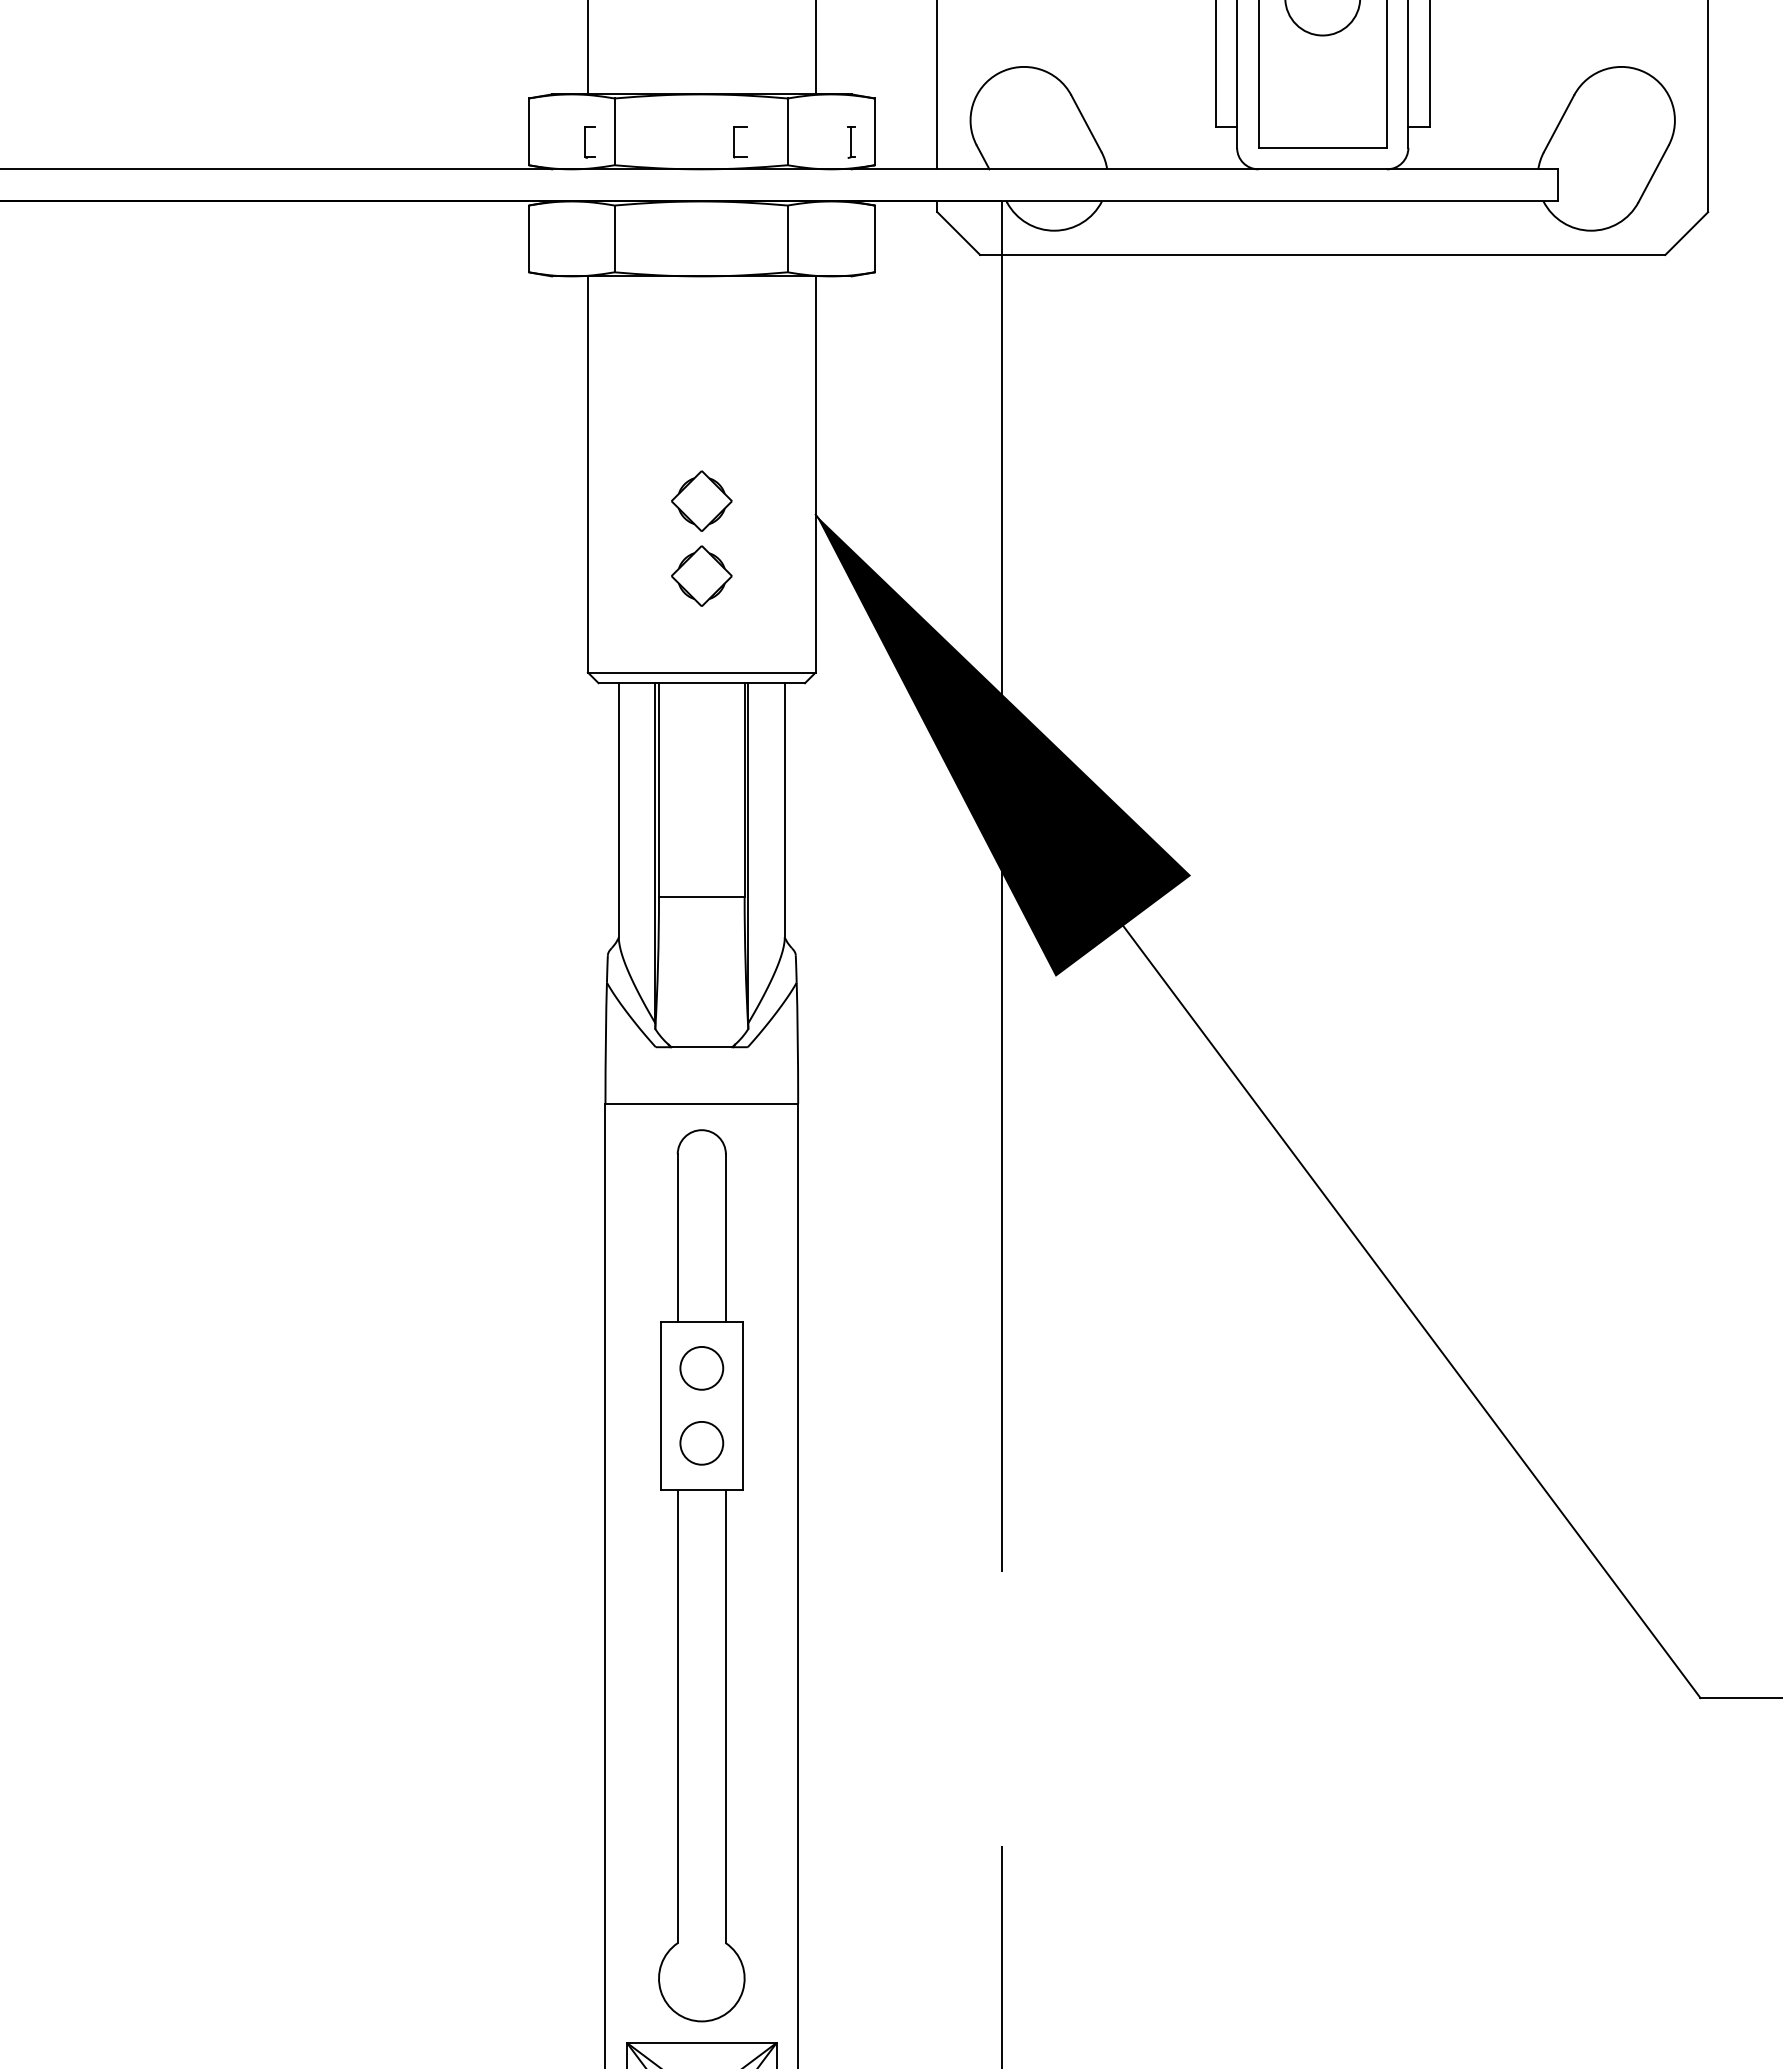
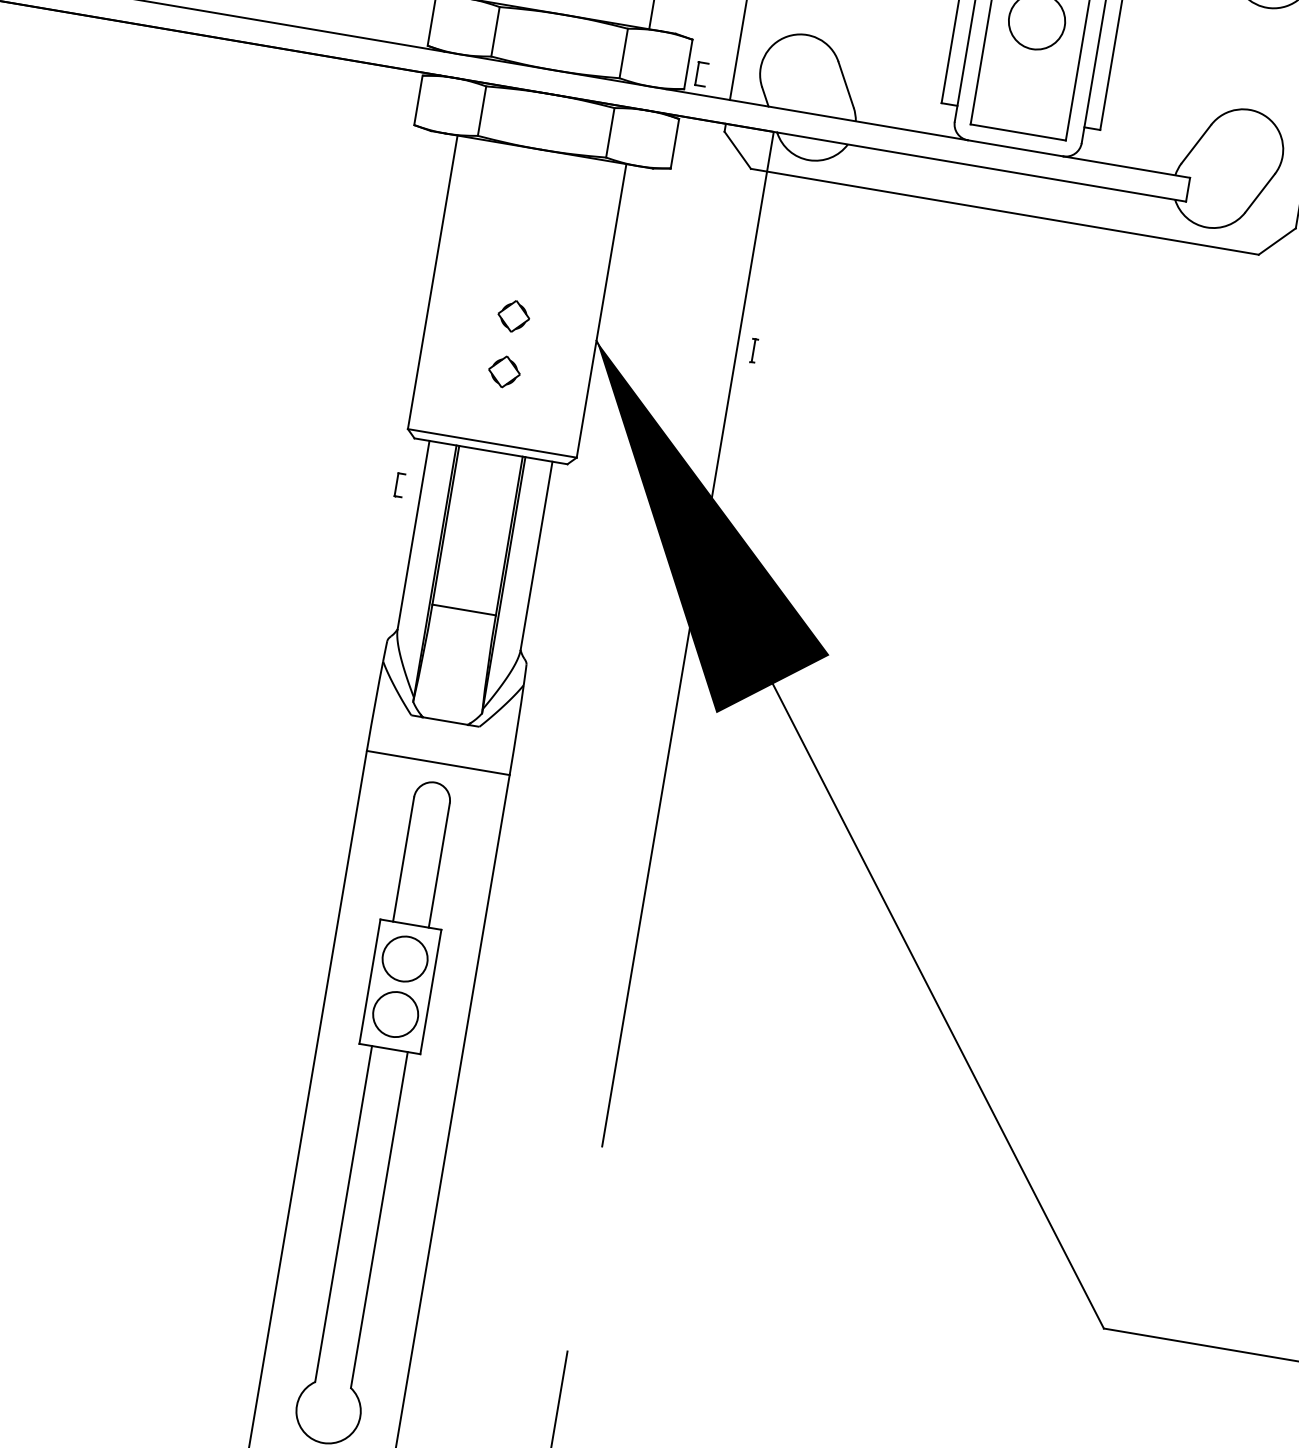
part: (589, 142) -> (399, 485), moved
part: (740, 142) -> (701, 74), moved
part: (851, 142) -> (753, 351), moved
part: (701, 500) -> (513, 315), size x0.7
part: (701, 575) -> (504, 371), size x0.7
circle: (701, 1367) -> (404, 958), size x1.4
circle: (701, 1443) -> (395, 1014), size x1.4

